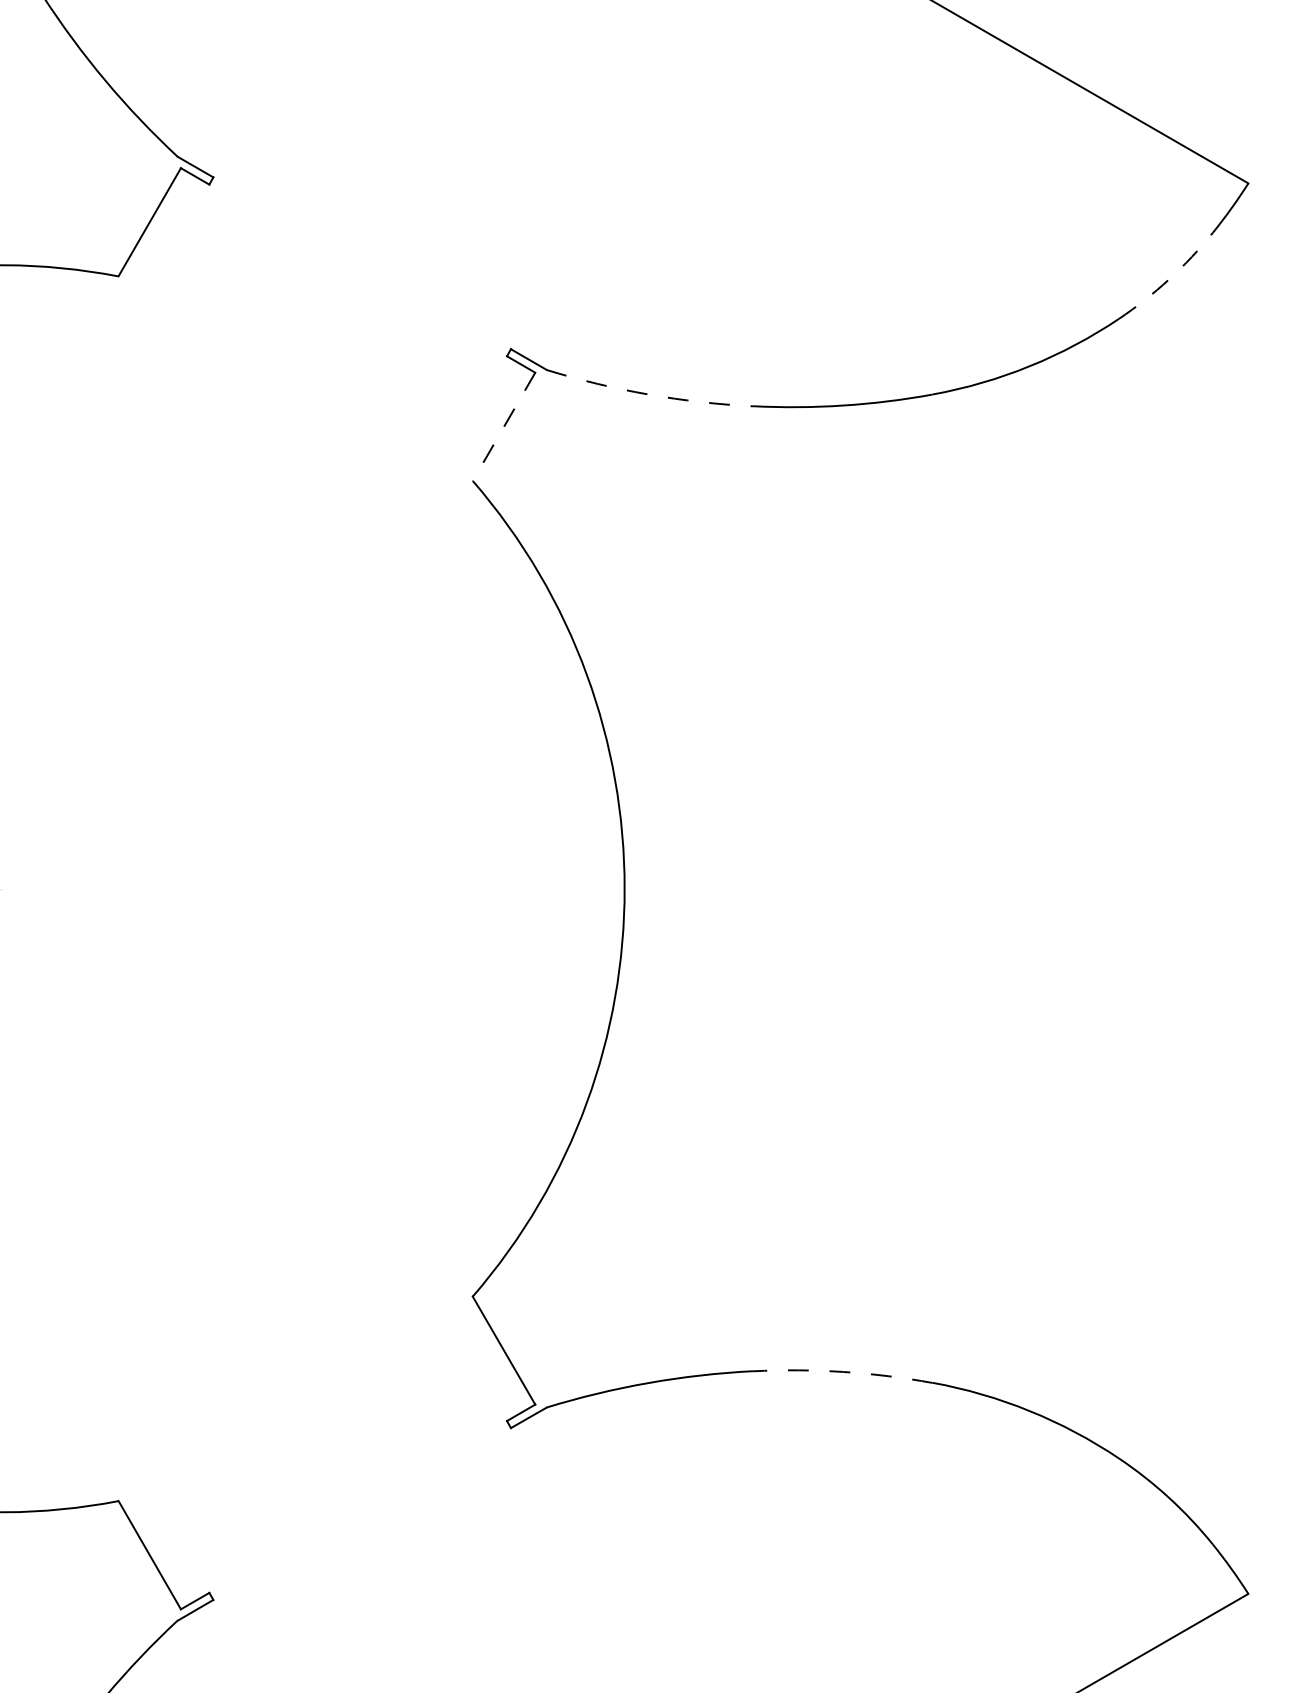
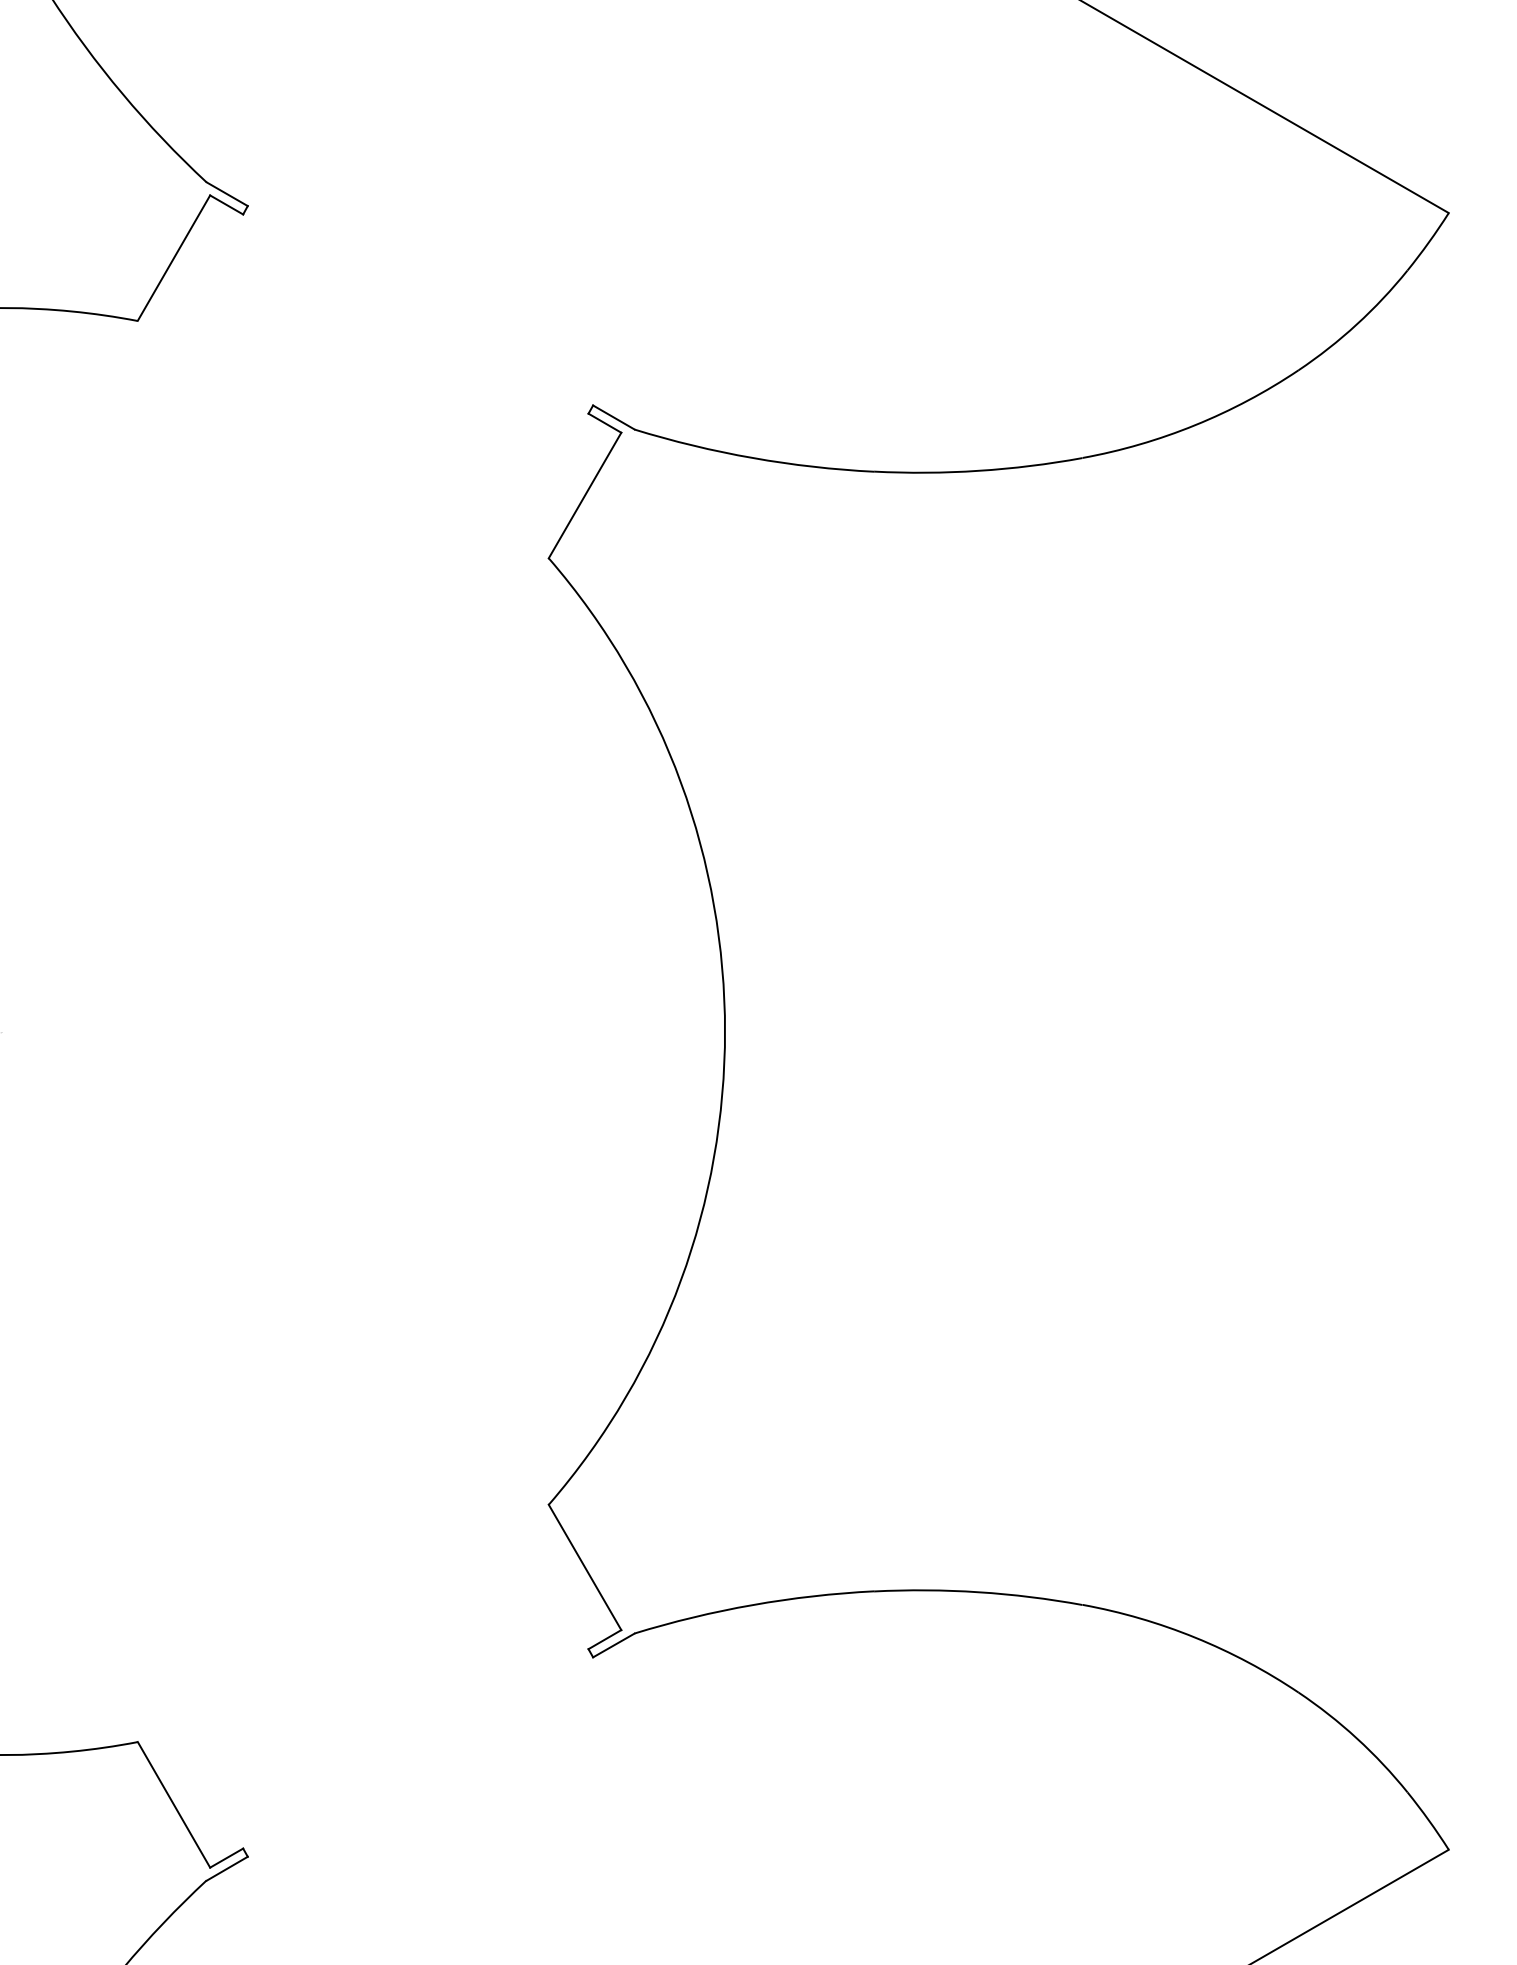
arc: (1168, 279) -> (1356, 324), dashed -> solid
arc: (648, 394) -> (752, 458), dashed -> solid
line: (504, 426) -> (585, 495), dashed -> solid
arc: (843, 1372) -> (978, 1592), dashed -> solid

